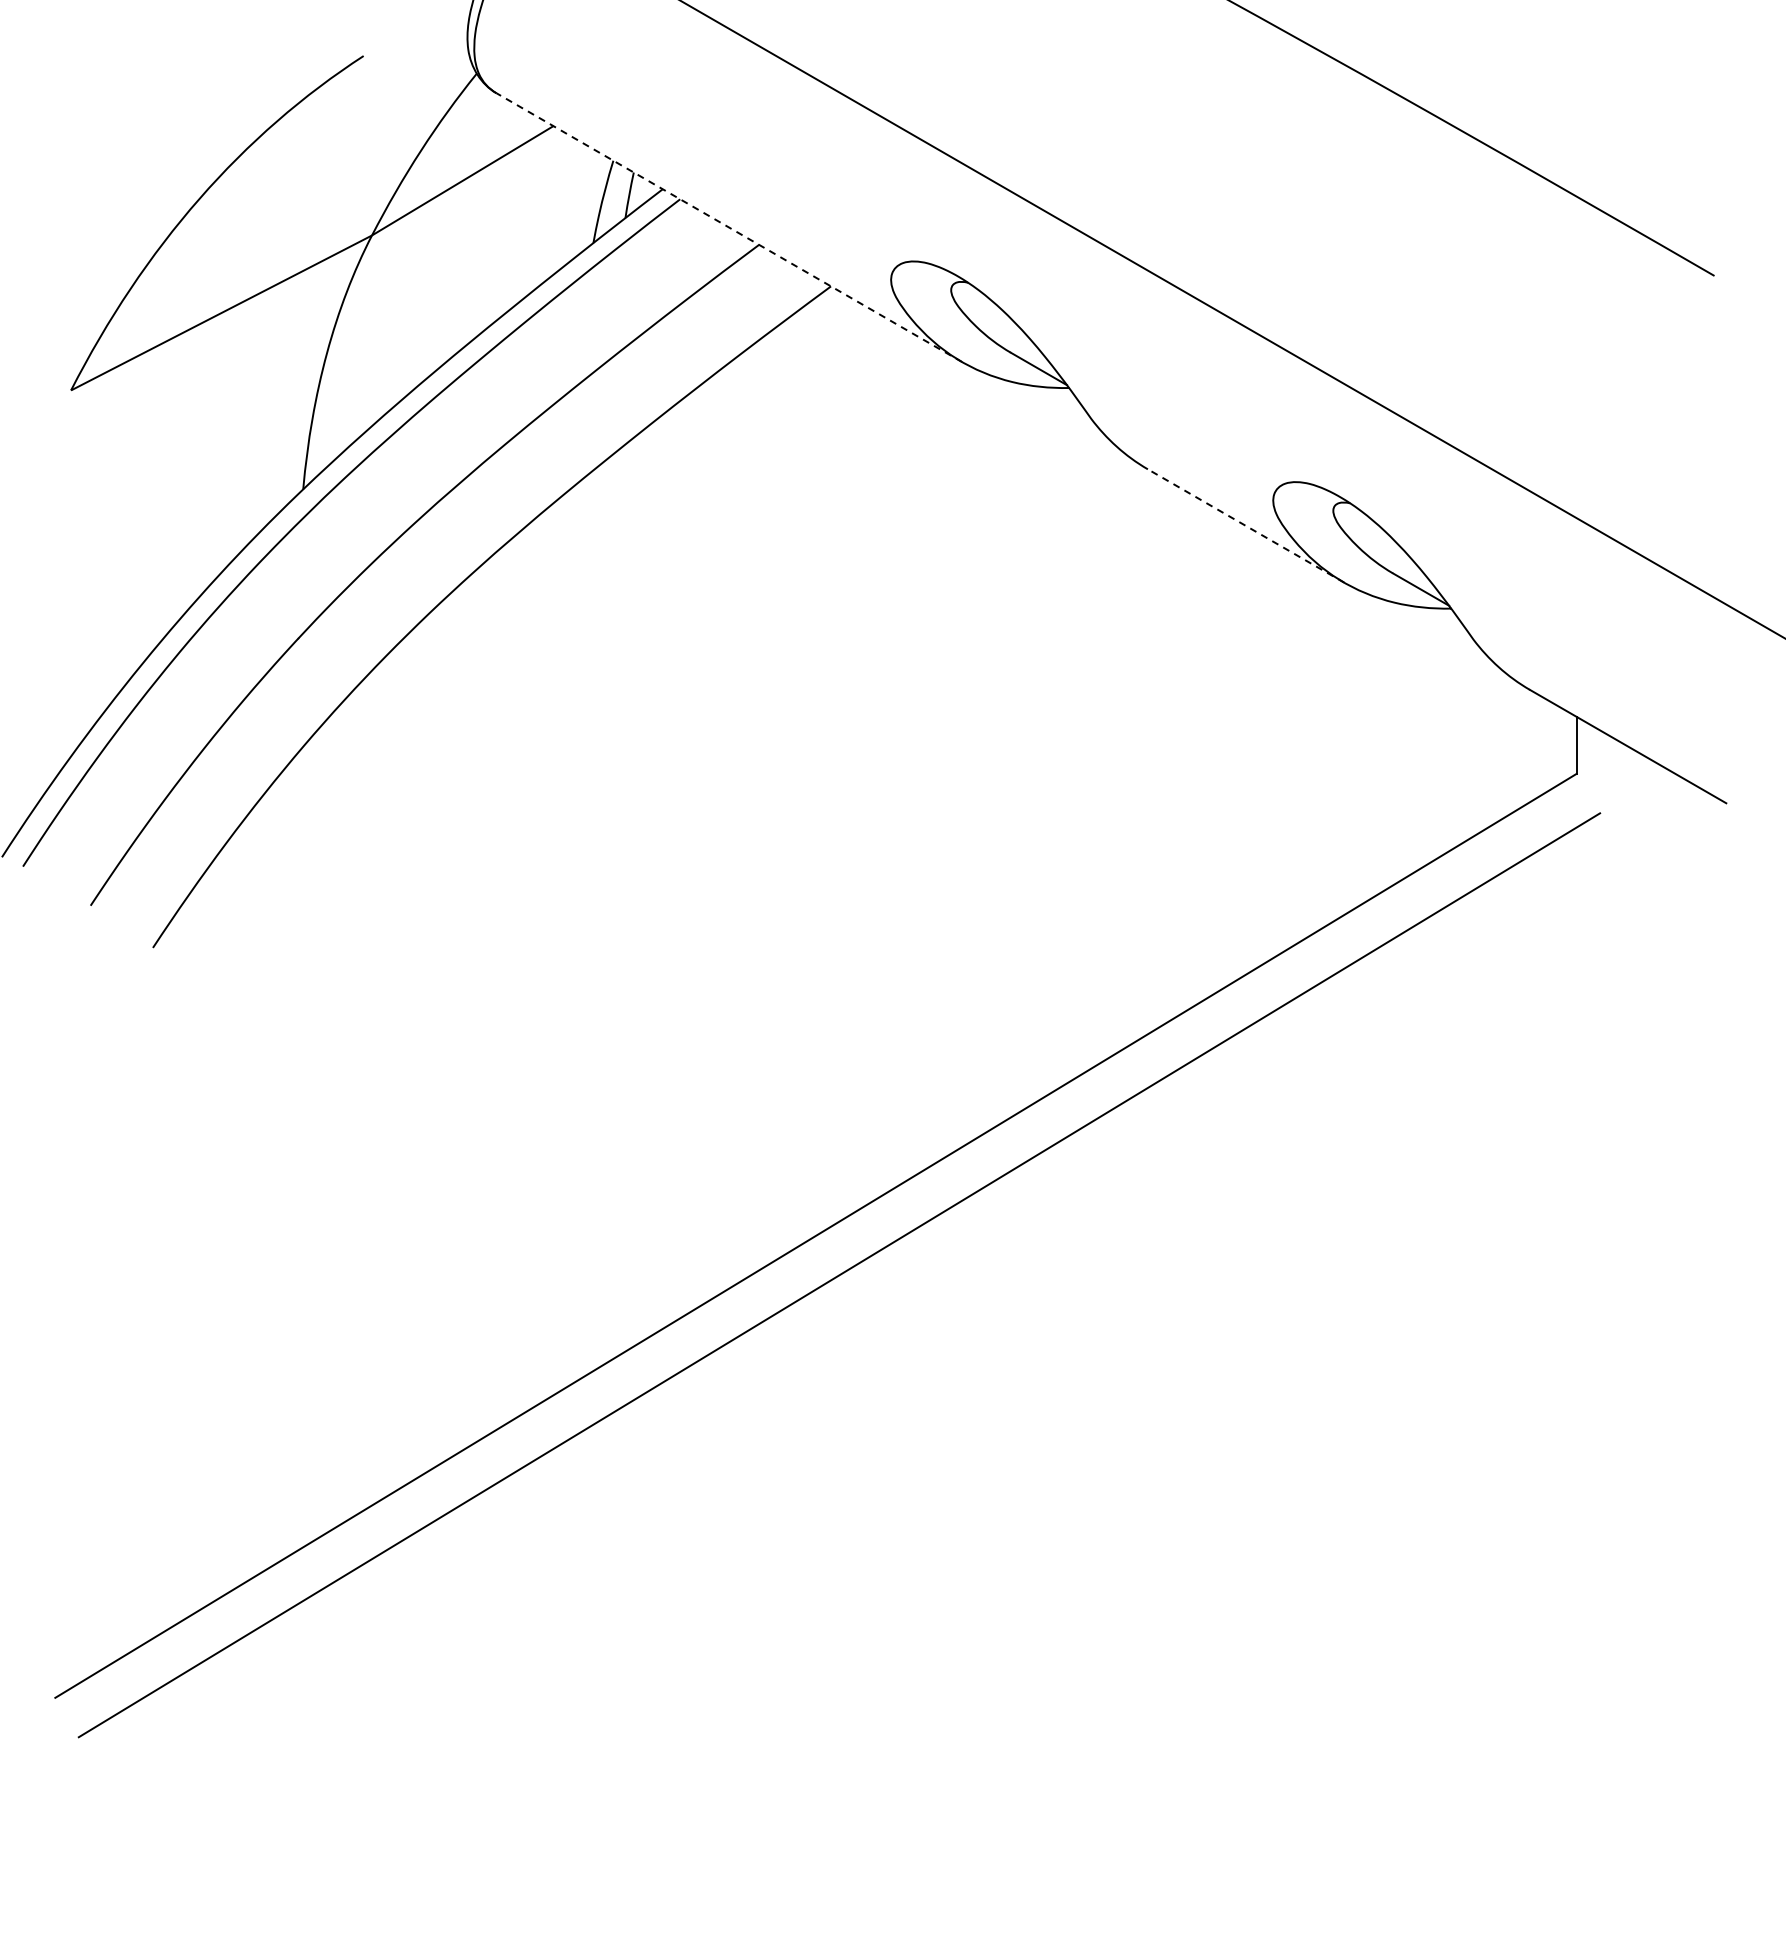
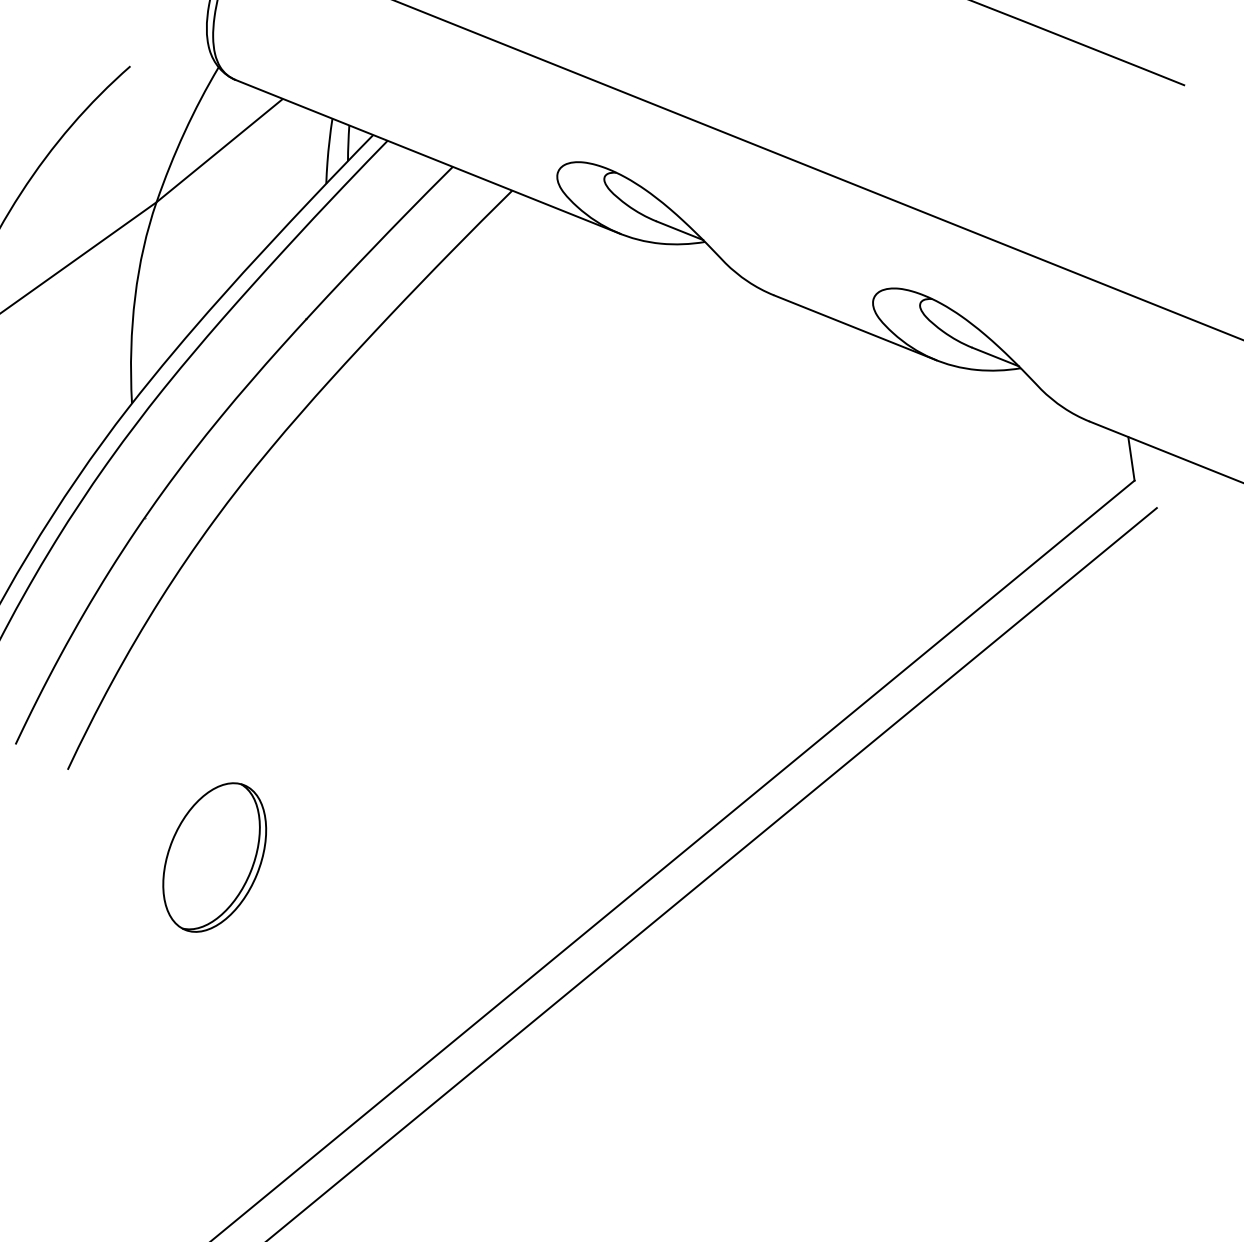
line: (729, 227) -> (428, 156), dashed -> solid
line: (1245, 525) -> (854, 327), dashed -> solid
part: (325, 1087) -> (214, 857), added

